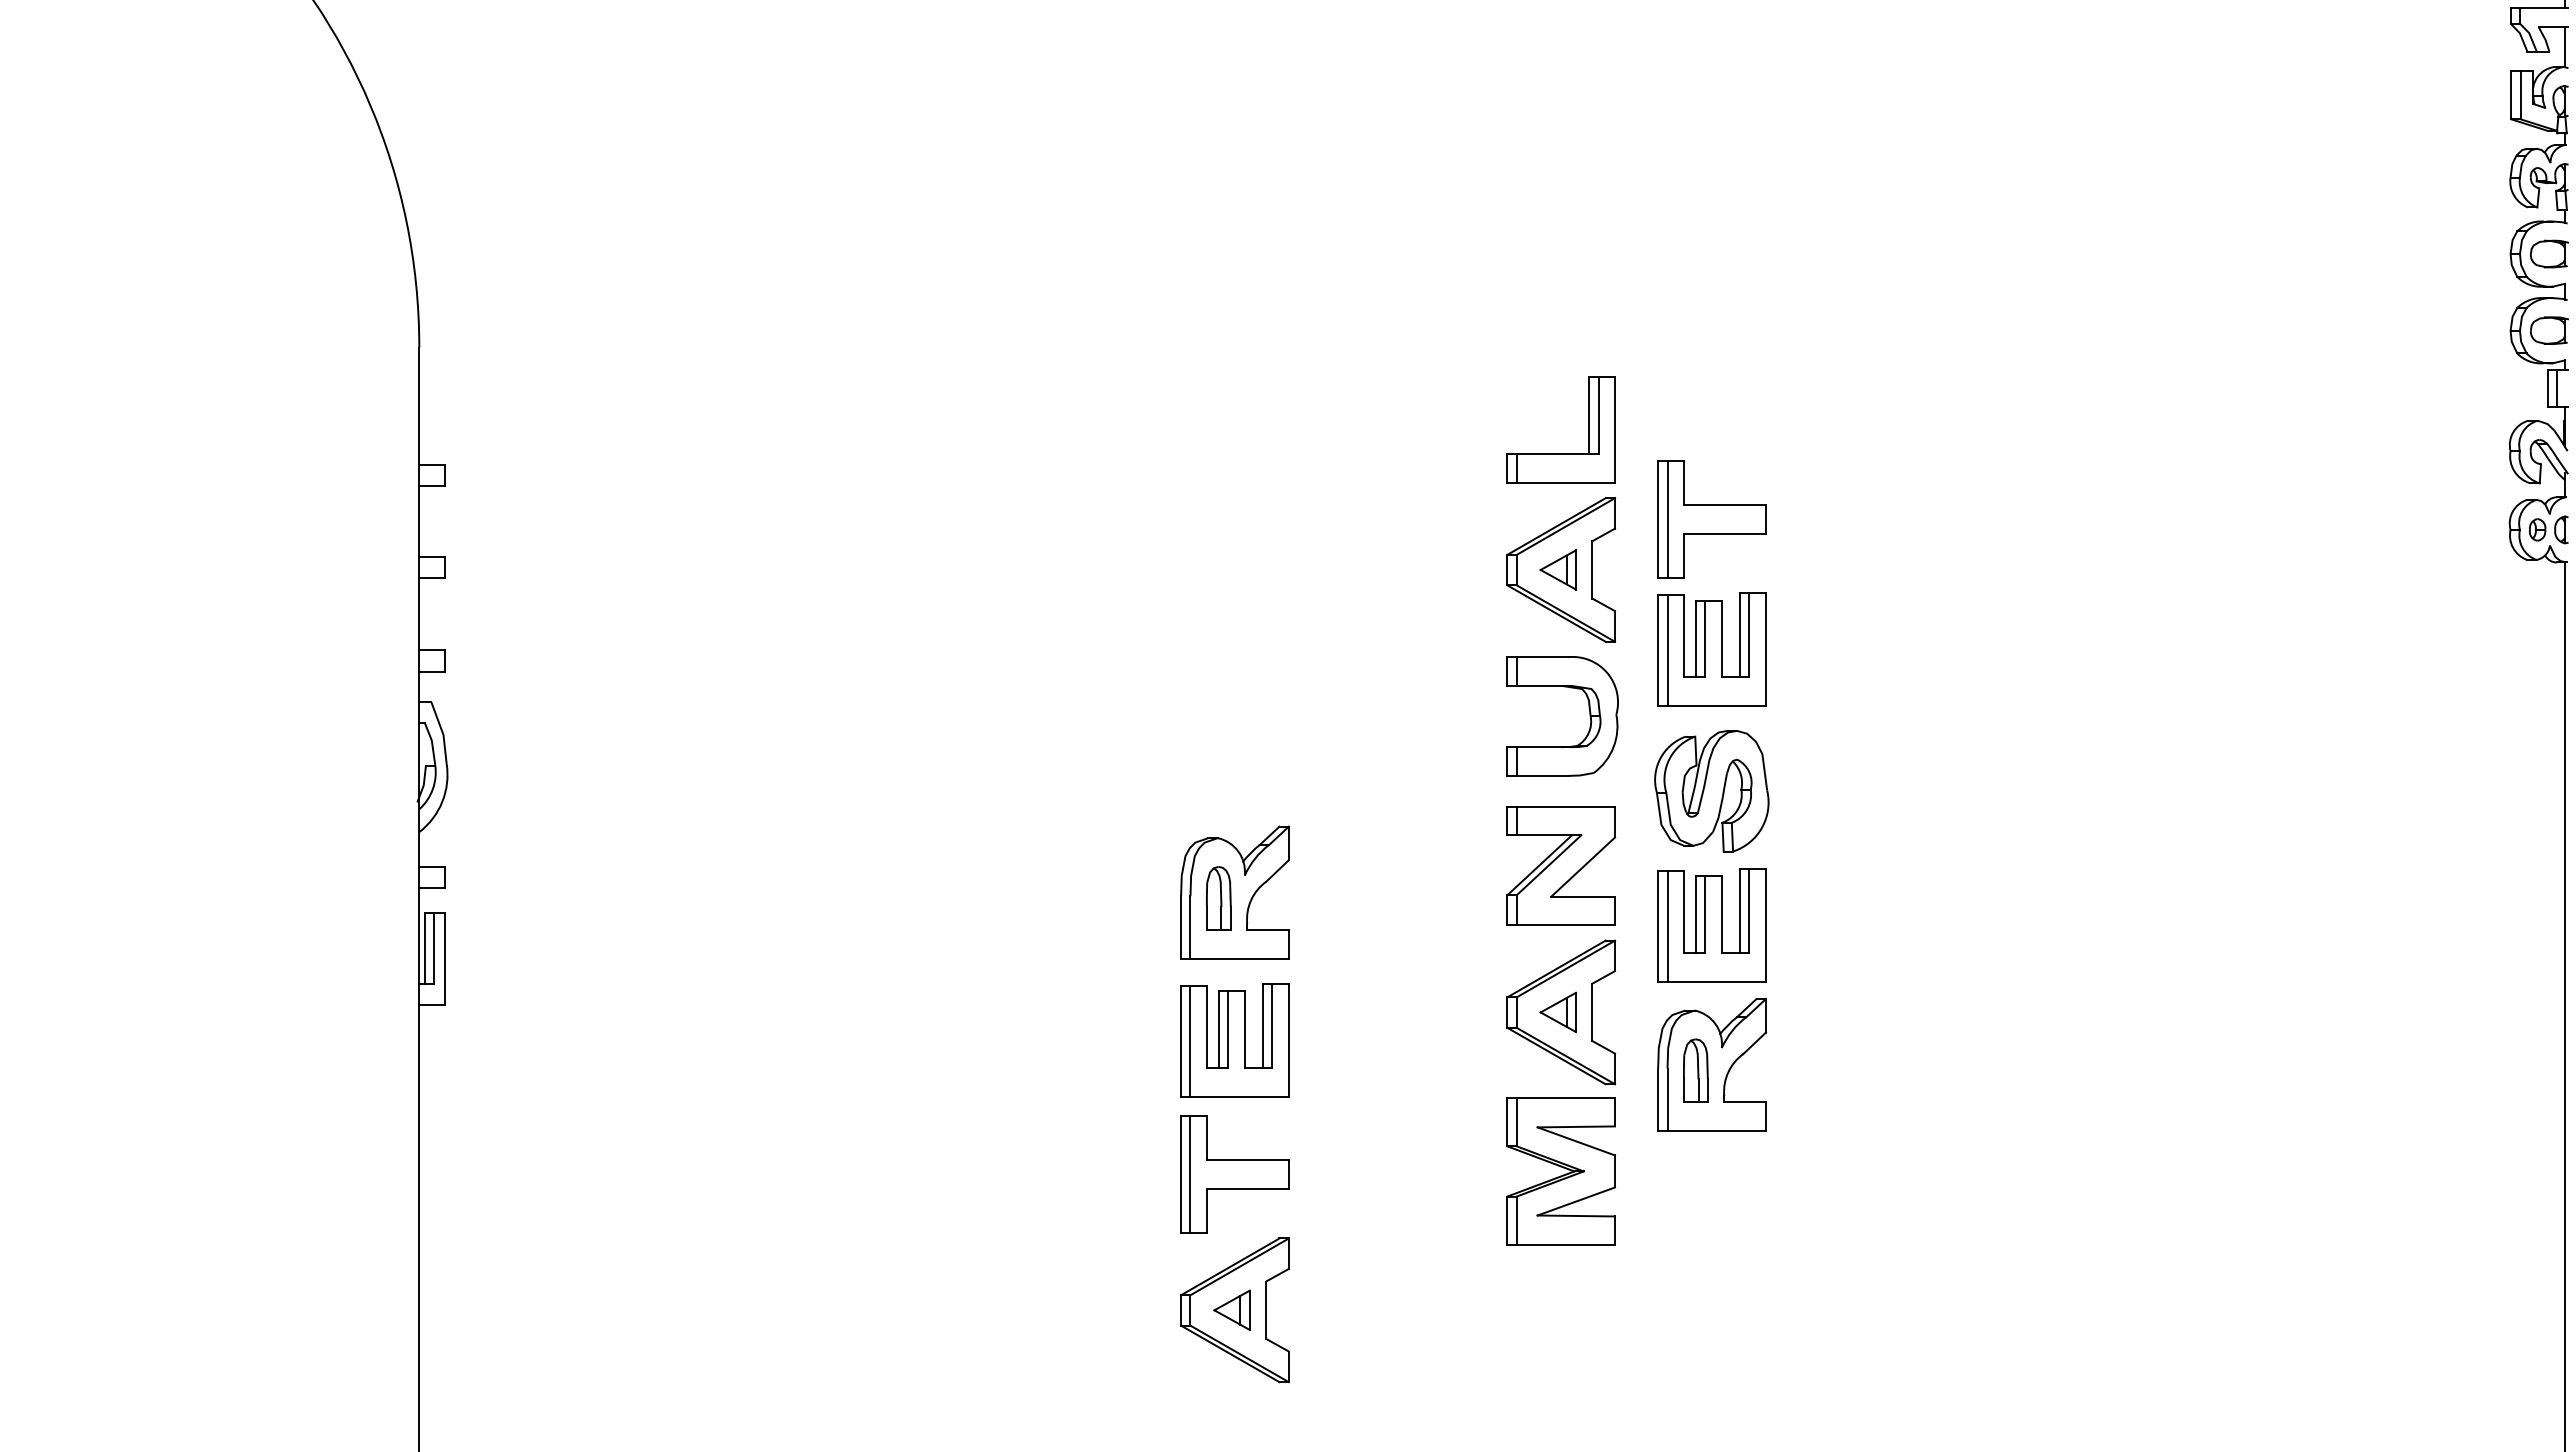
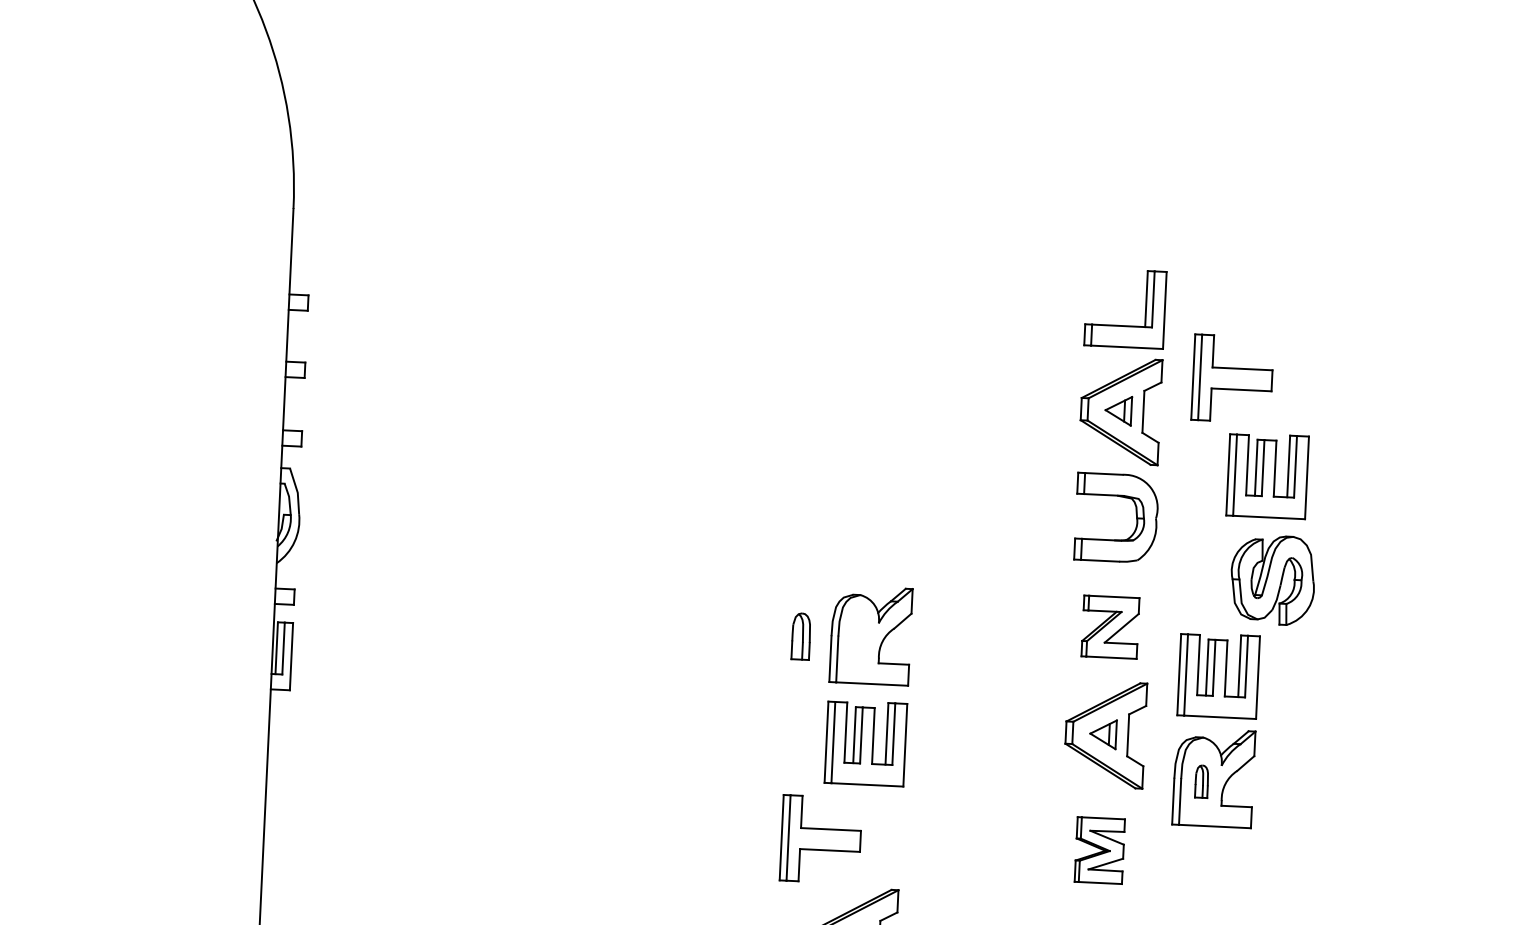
part: (1711, 649) -> (1267, 476), moved
part: (1711, 791) -> (1272, 580), moved
part: (1561, 865) -> (1110, 626), size x0.7
part: (1218, 898) -> (801, 636), moved
part: (1695, 1070) -> (1201, 781), size x0.7
part: (1560, 1171) -> (1099, 850), size x0.6
part: (1234, 1174) -> (820, 839), moved

